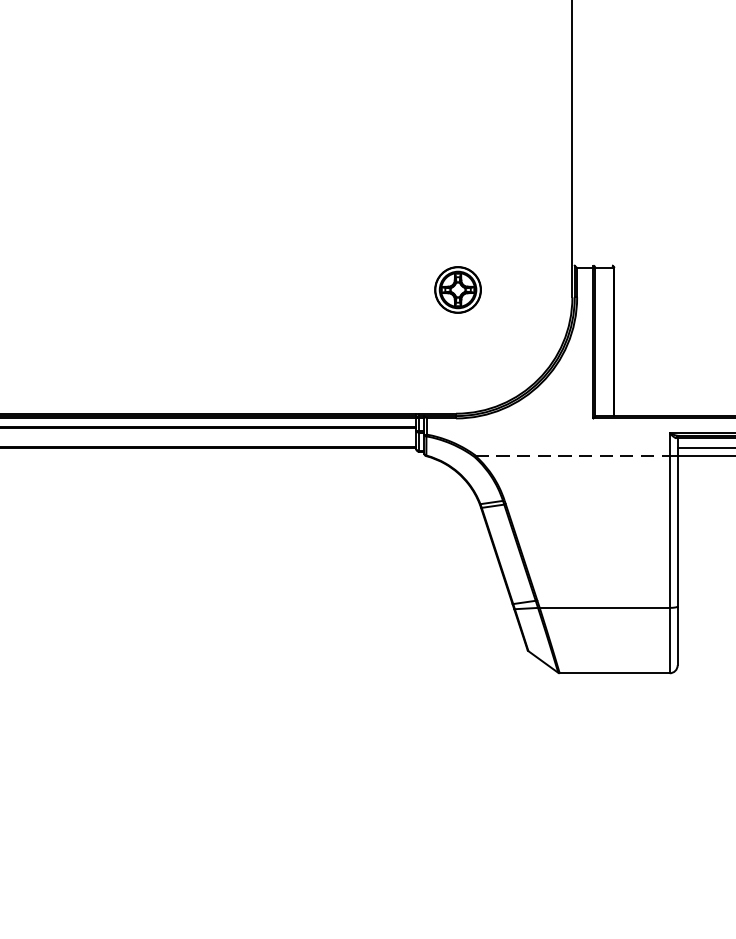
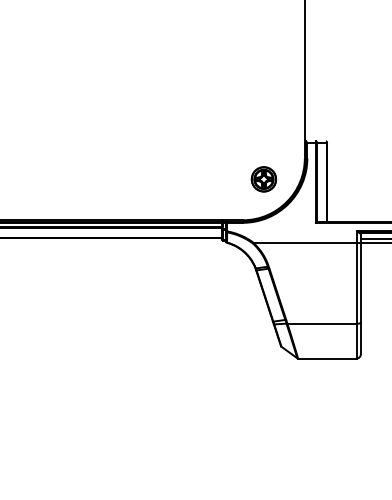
part: (457, 290) -> (263, 179), moved
line: (573, 455) -> (305, 242), dashed -> solid

